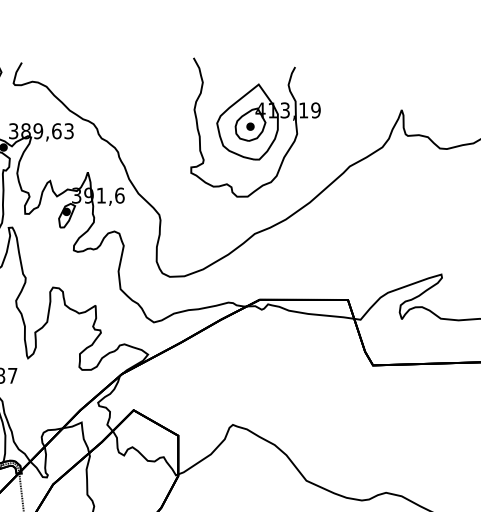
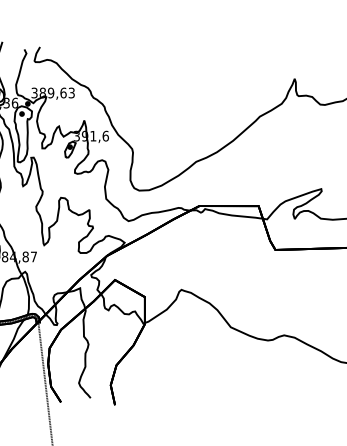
part: (255, 127) -> (196, 90), removed

